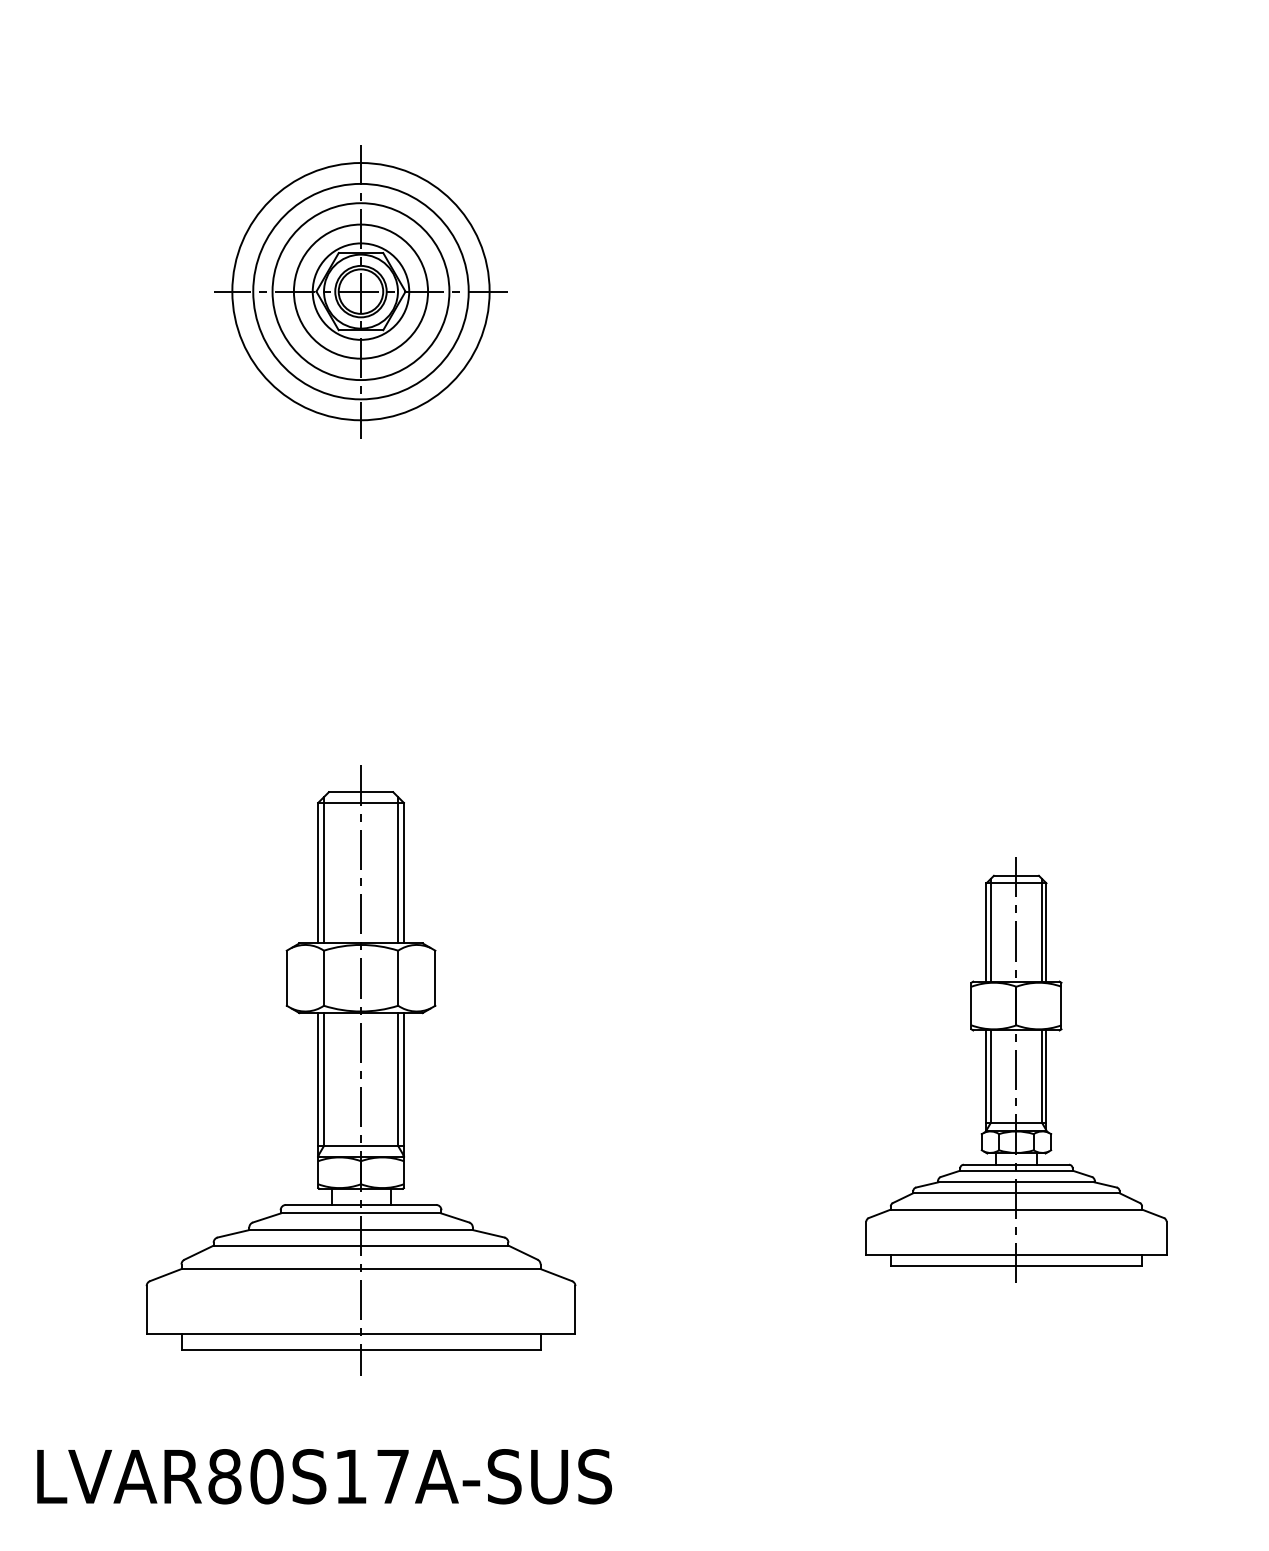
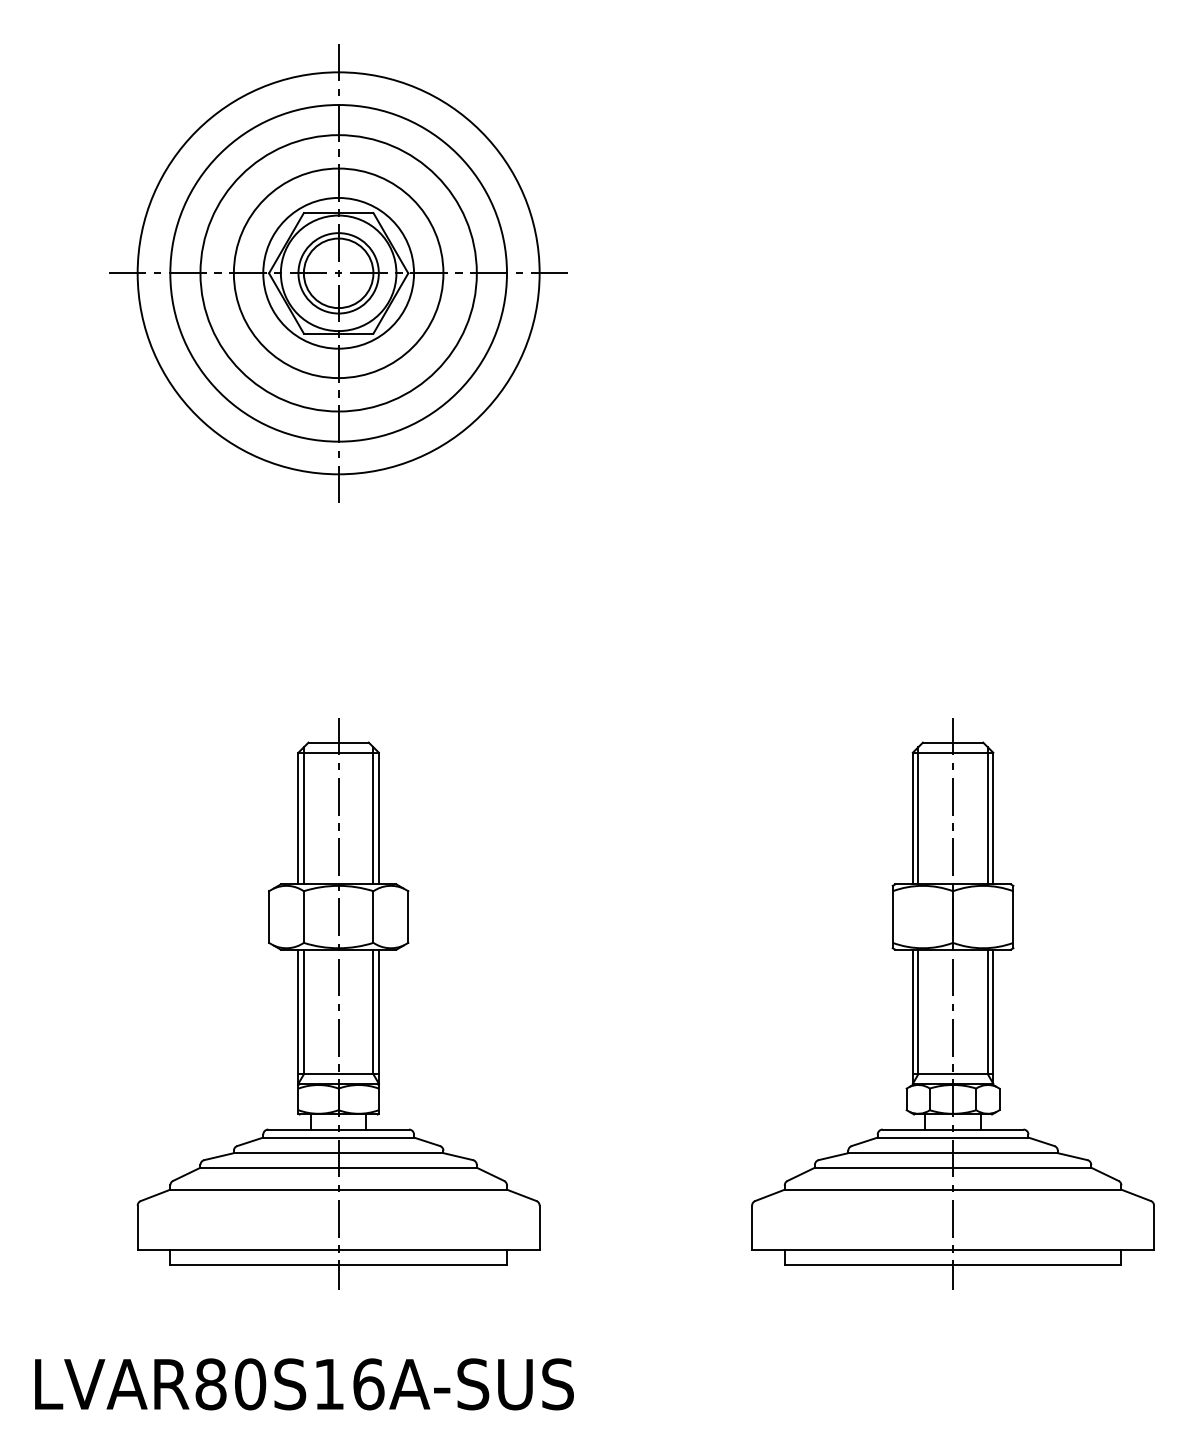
part: (360, 291) -> (338, 273), size x1.67
part: (1015, 1070) -> (952, 1003), size x1.43
text: (392, 1476) -> (368, 1384), LVAR80S17A-SUS -> LVAR80S16A-SUS

